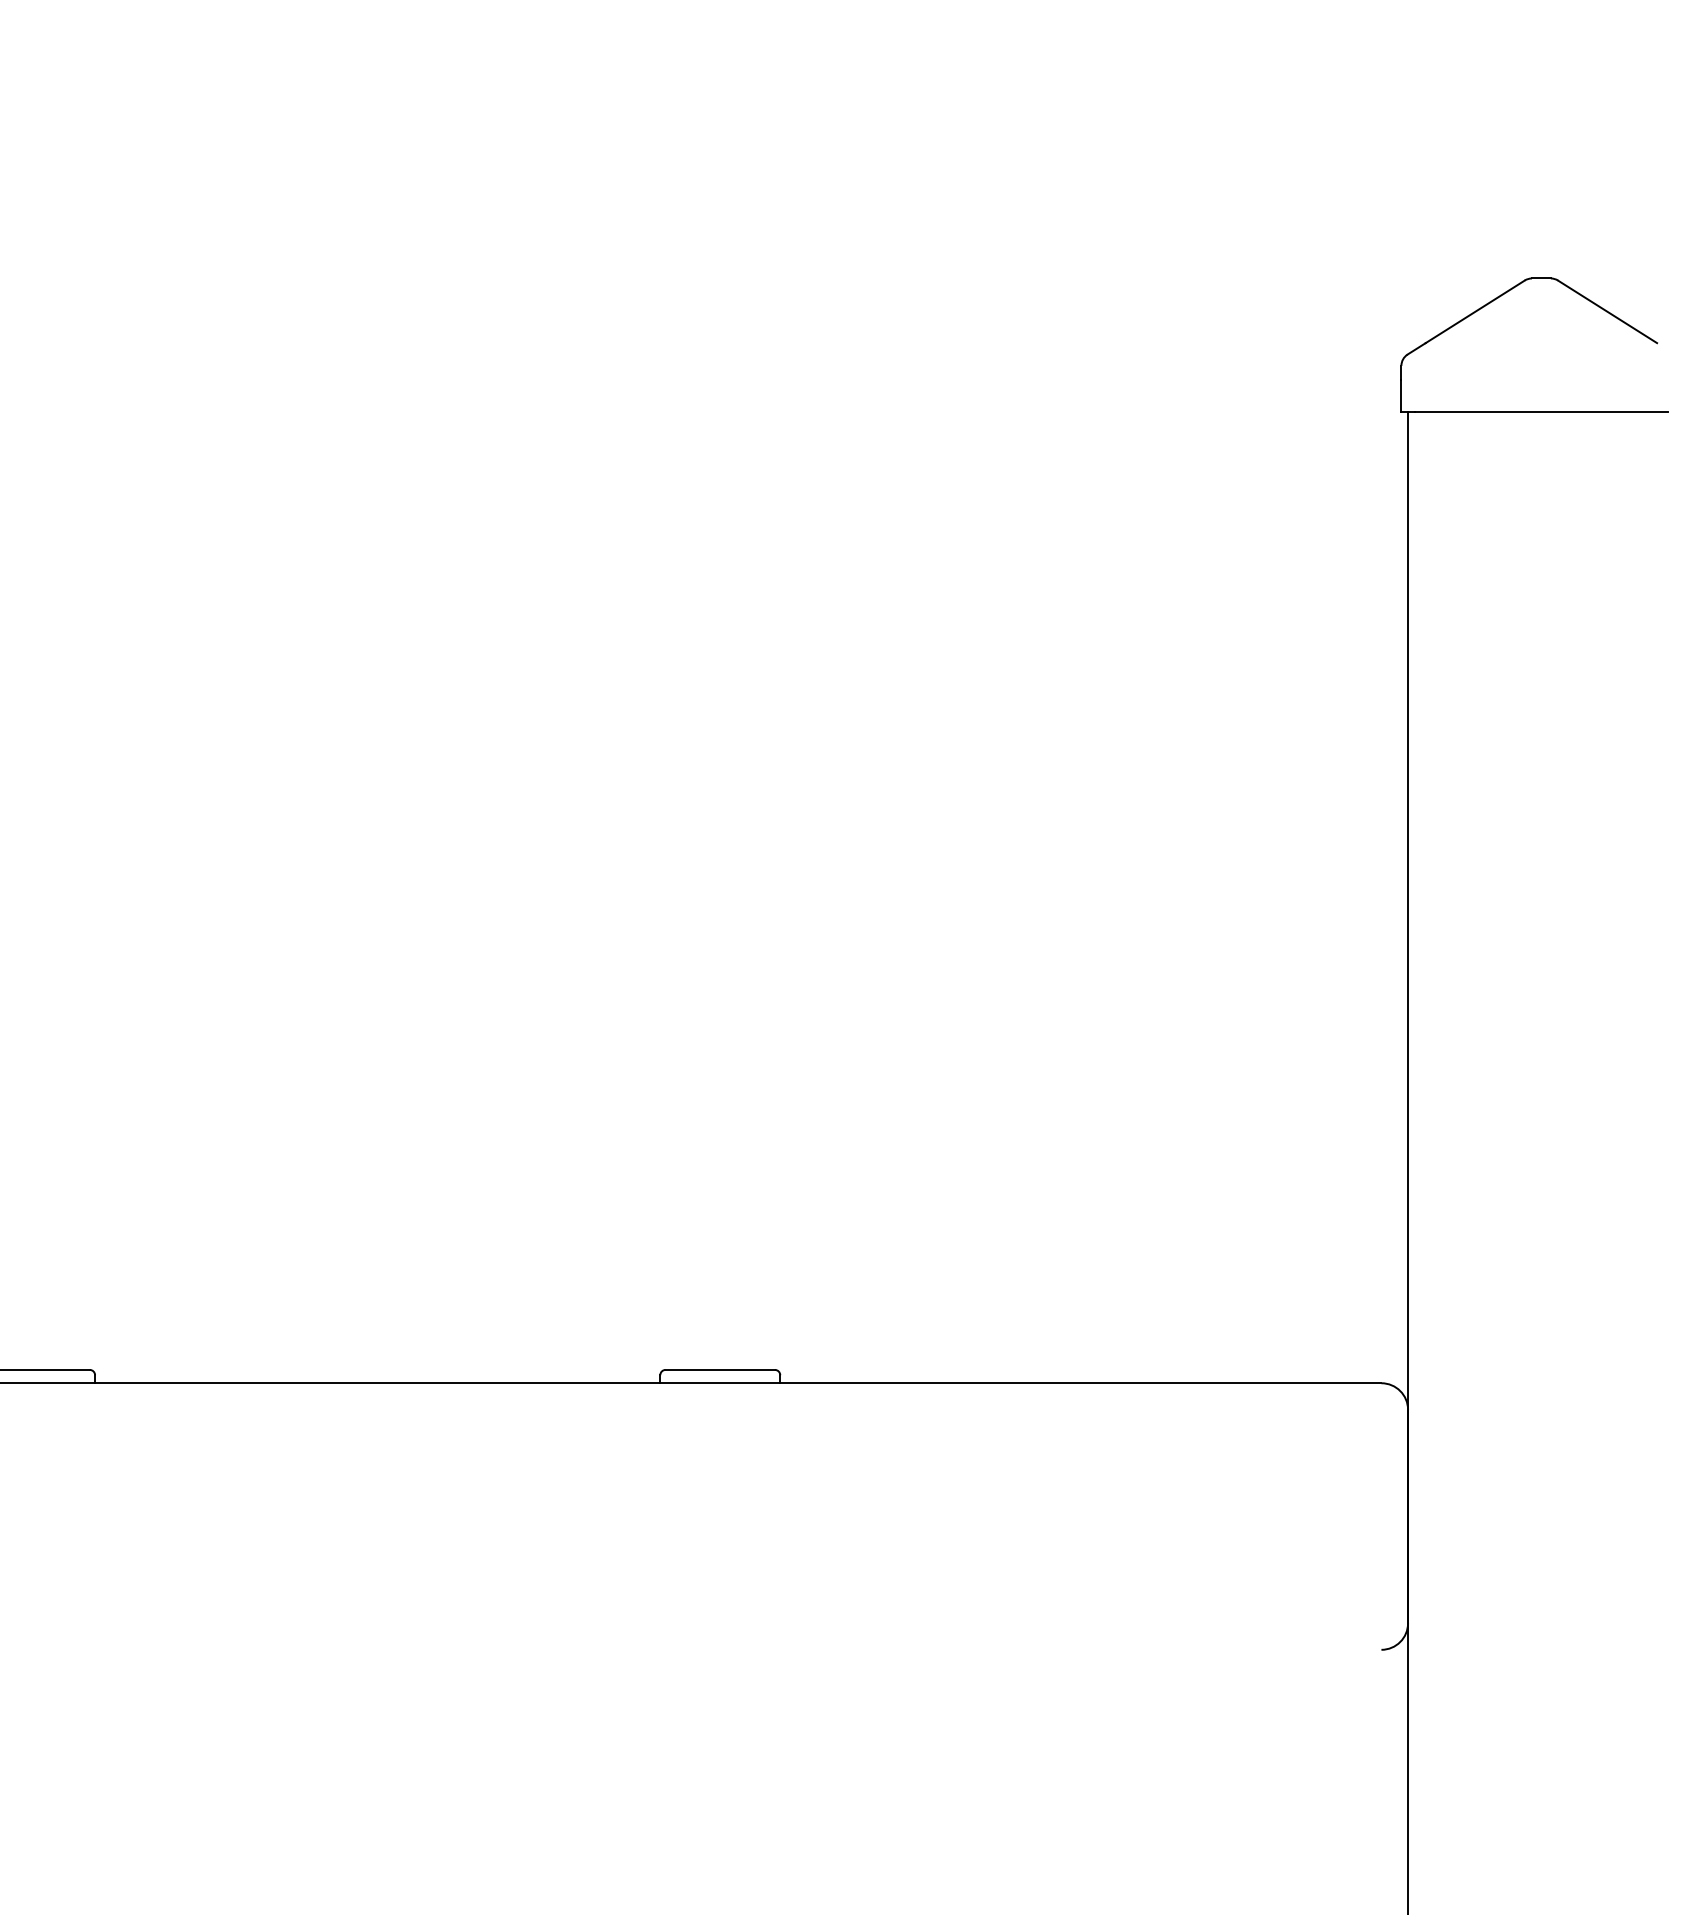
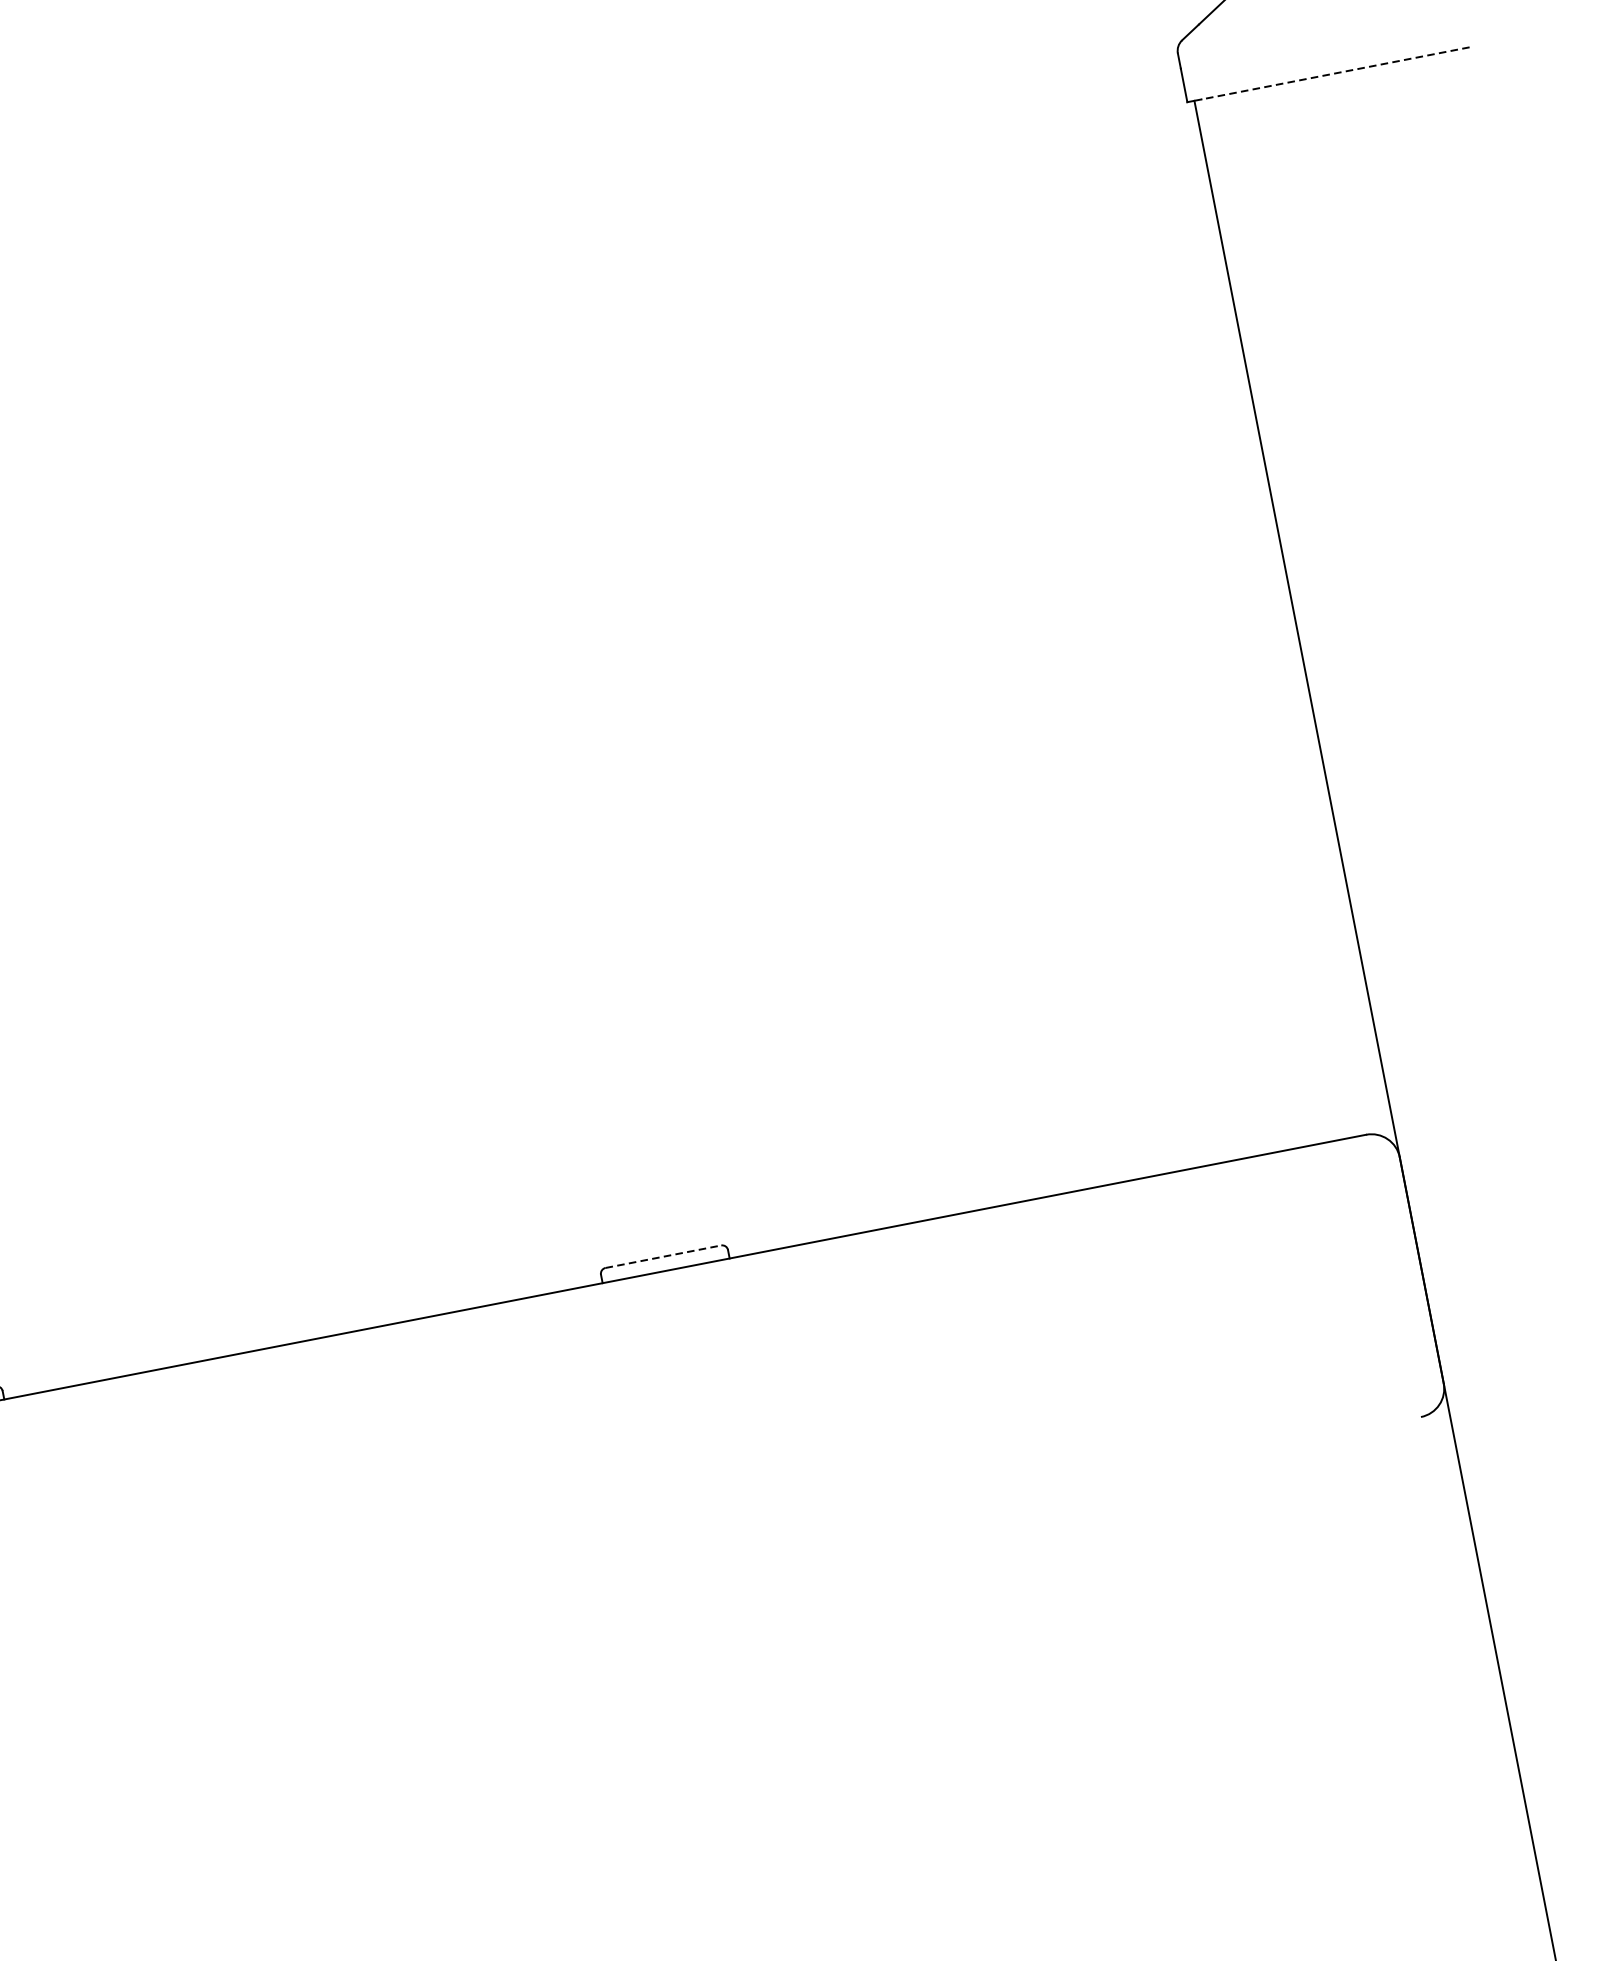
line: (1541, 411) -> (1335, 73), solid -> dashed
line: (720, 1369) -> (663, 1256), solid -> dashed

